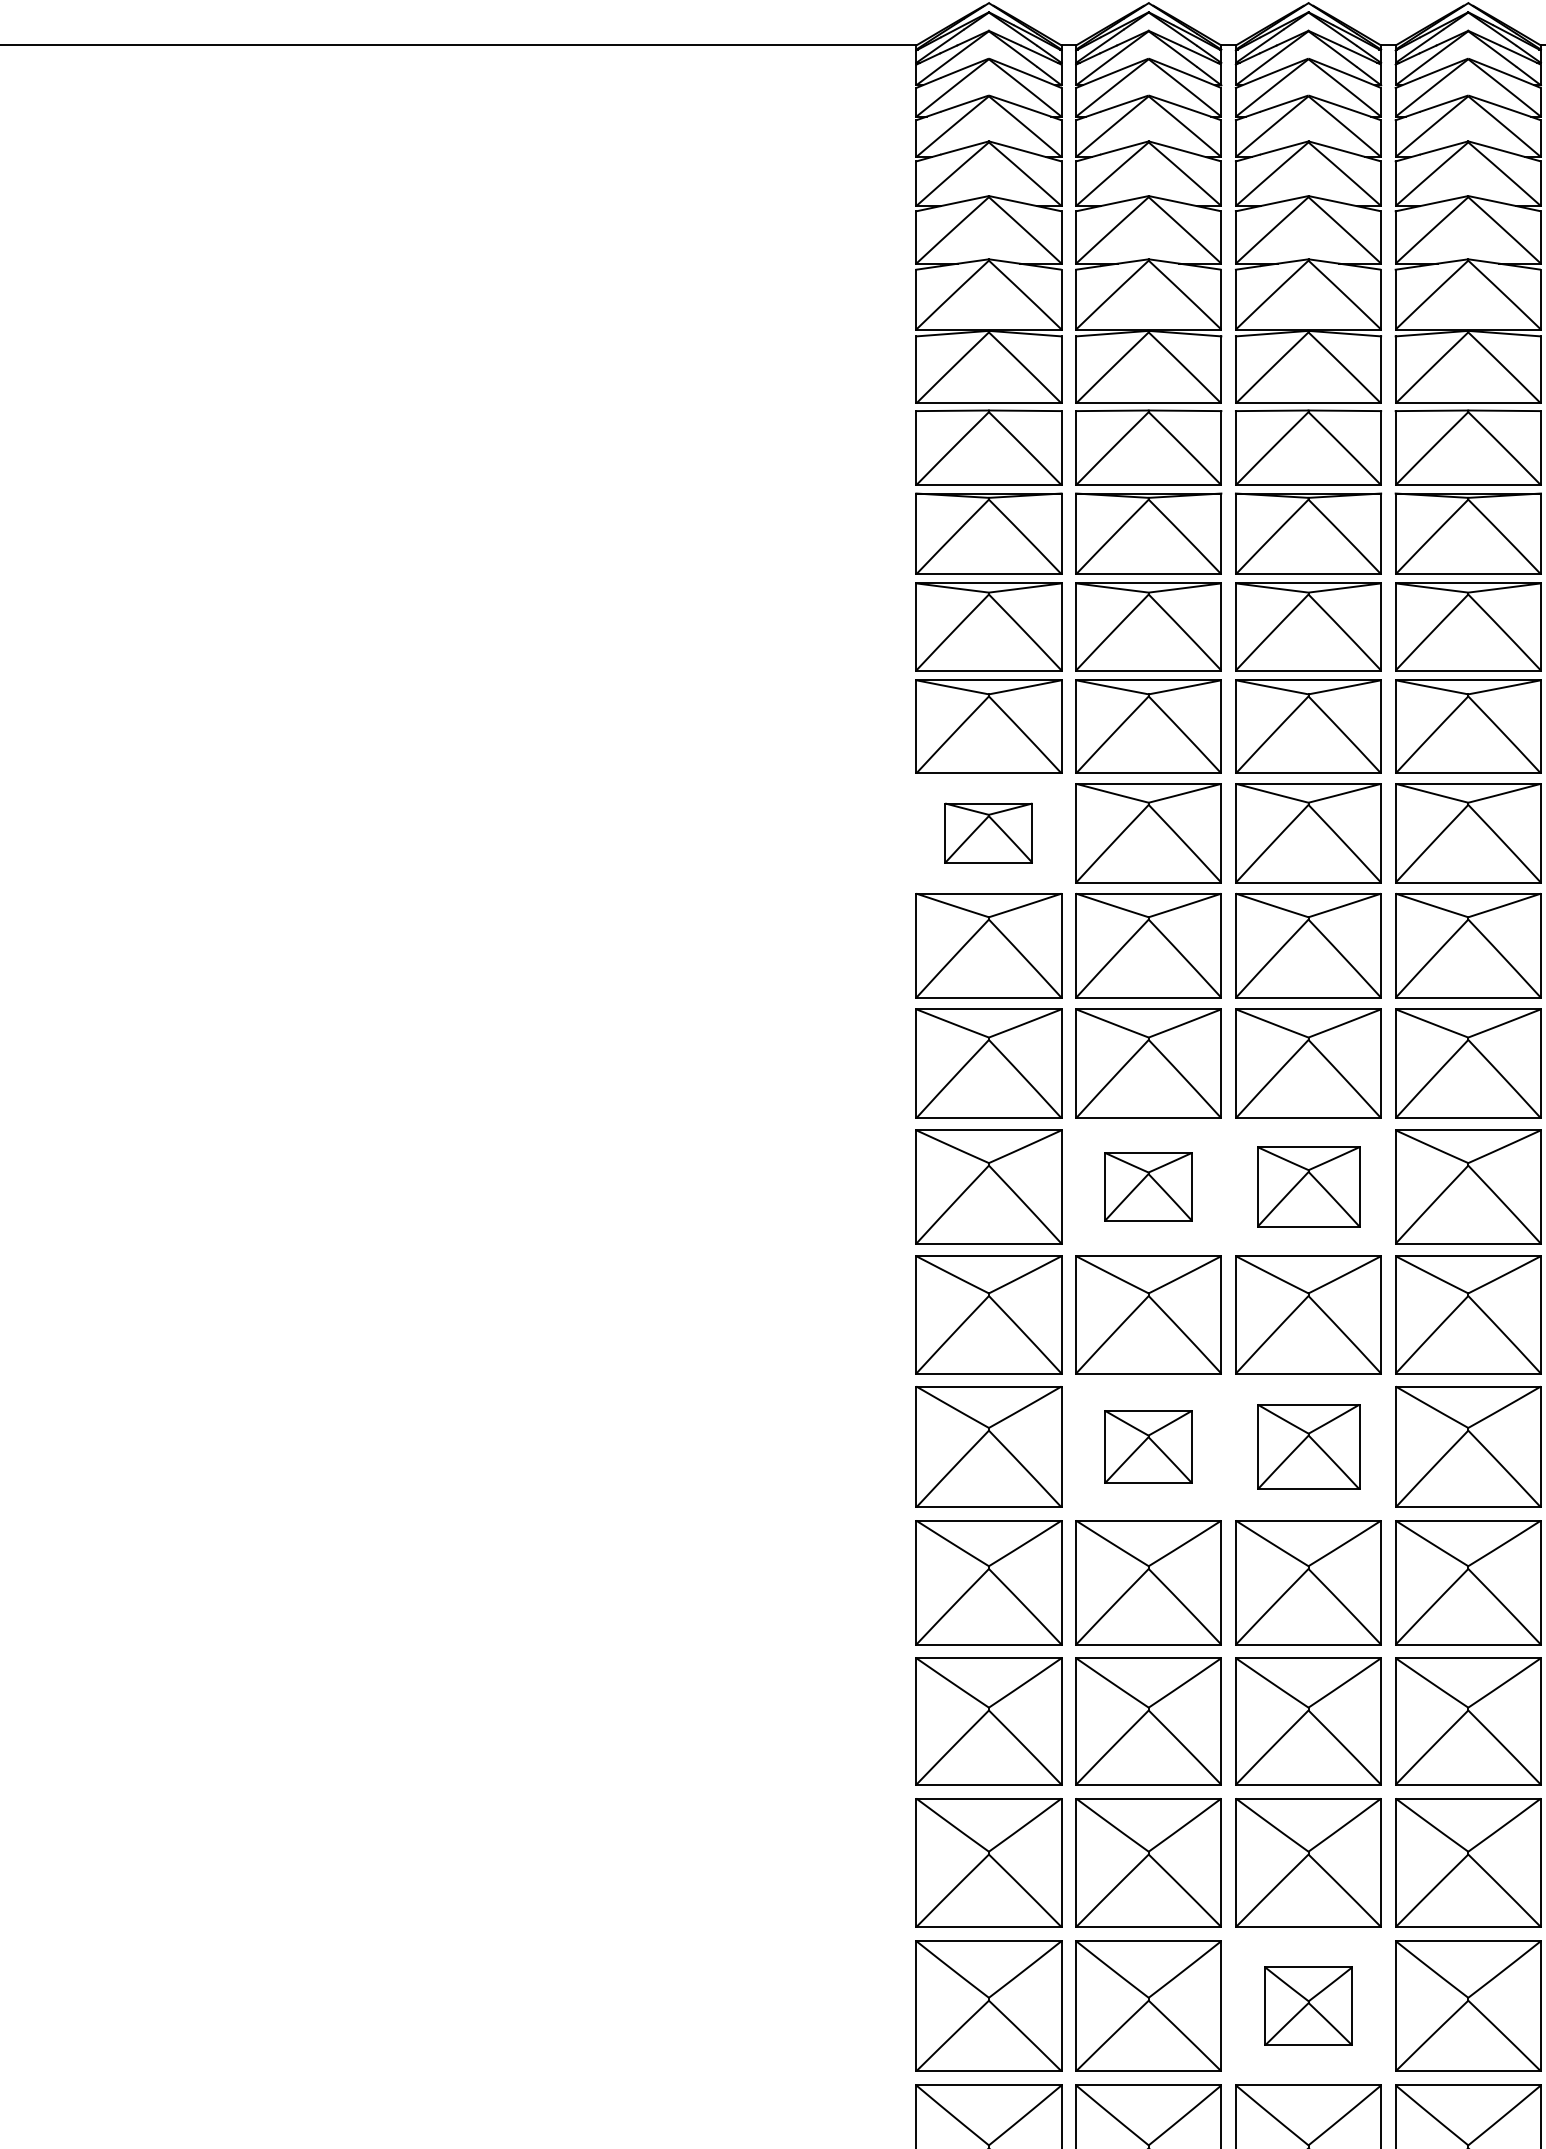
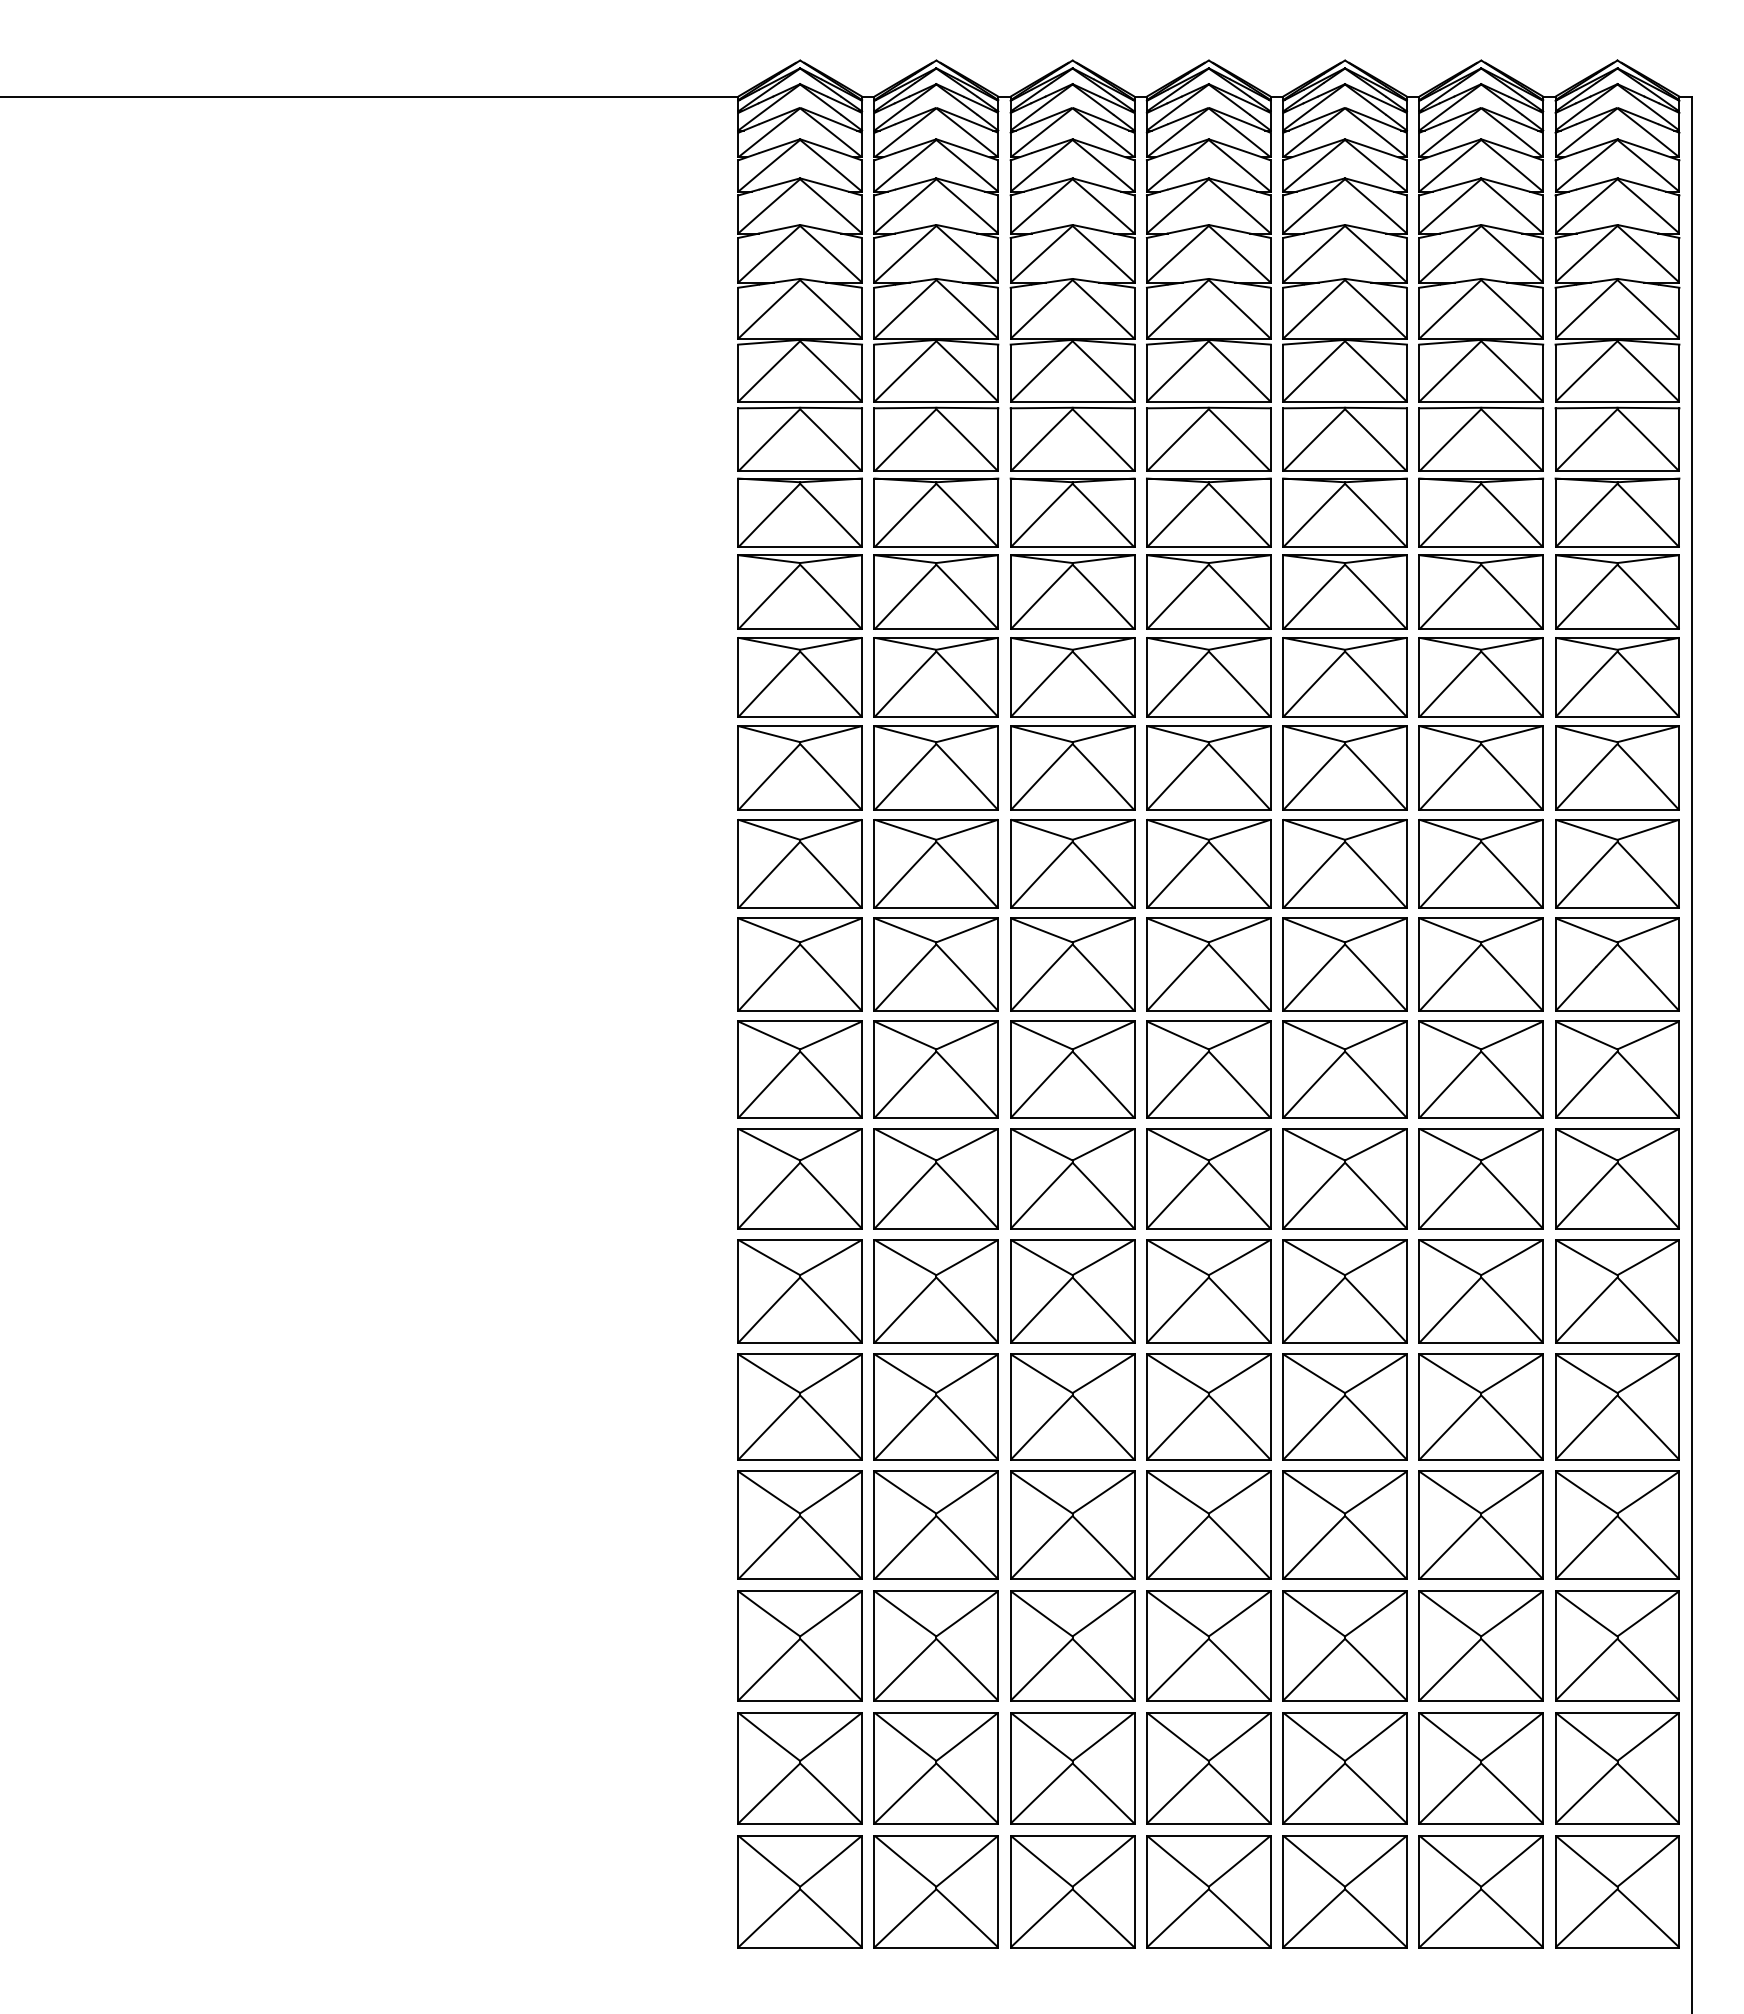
part: (988, 832) -> (799, 767), size x1.67
part: (1147, 1186) -> (935, 1069), size x1.67
part: (1308, 1186) -> (1072, 1069), size x1.43
part: (1147, 1447) -> (935, 1291), size x1.67
part: (1308, 1447) -> (1072, 1291), size x1.43
part: (1308, 2006) -> (1072, 1768), size x1.67

